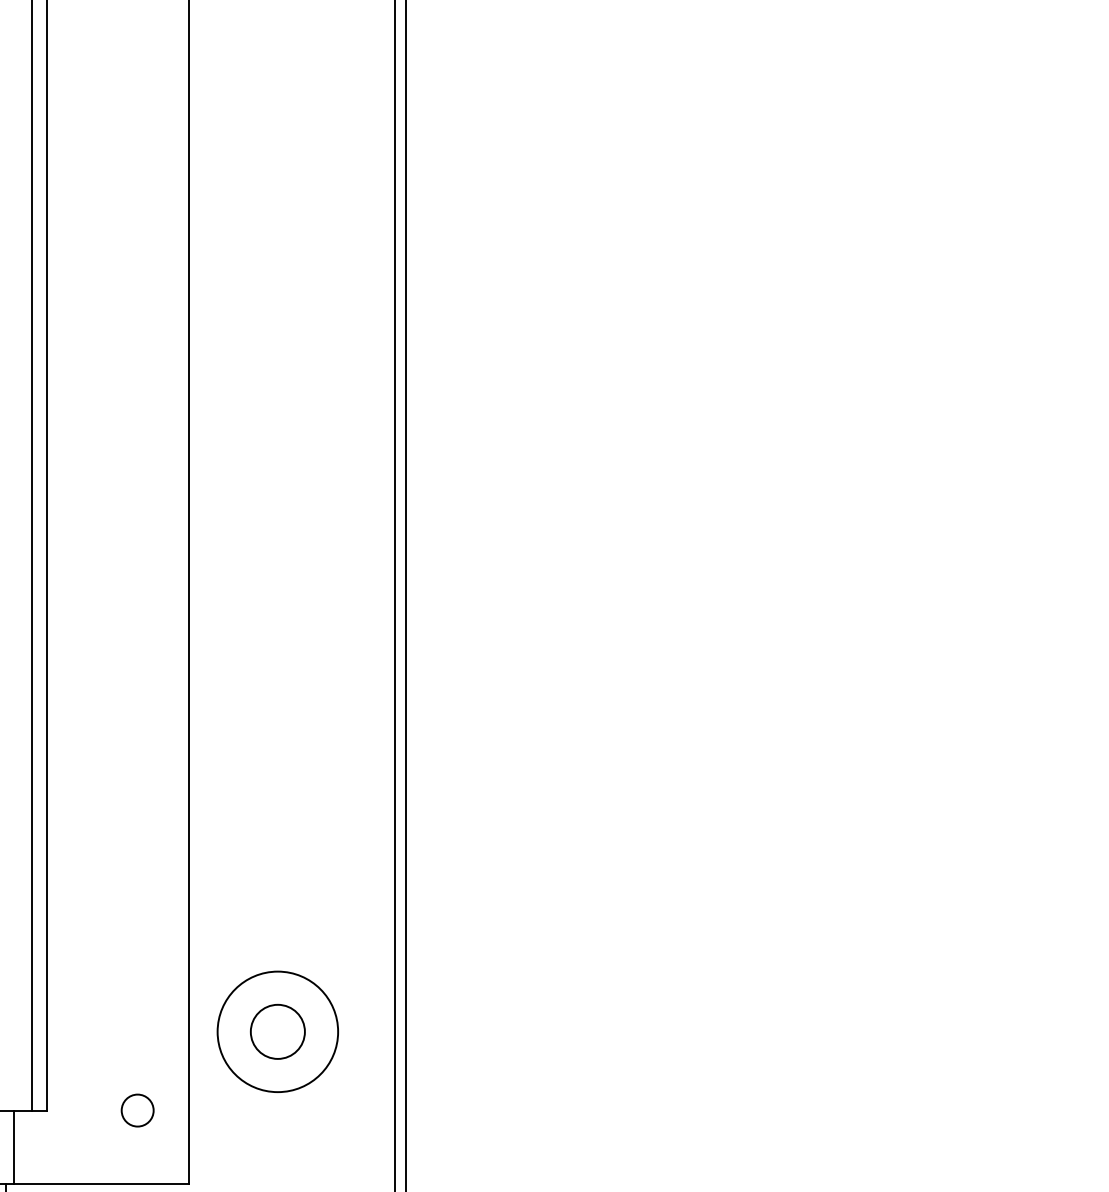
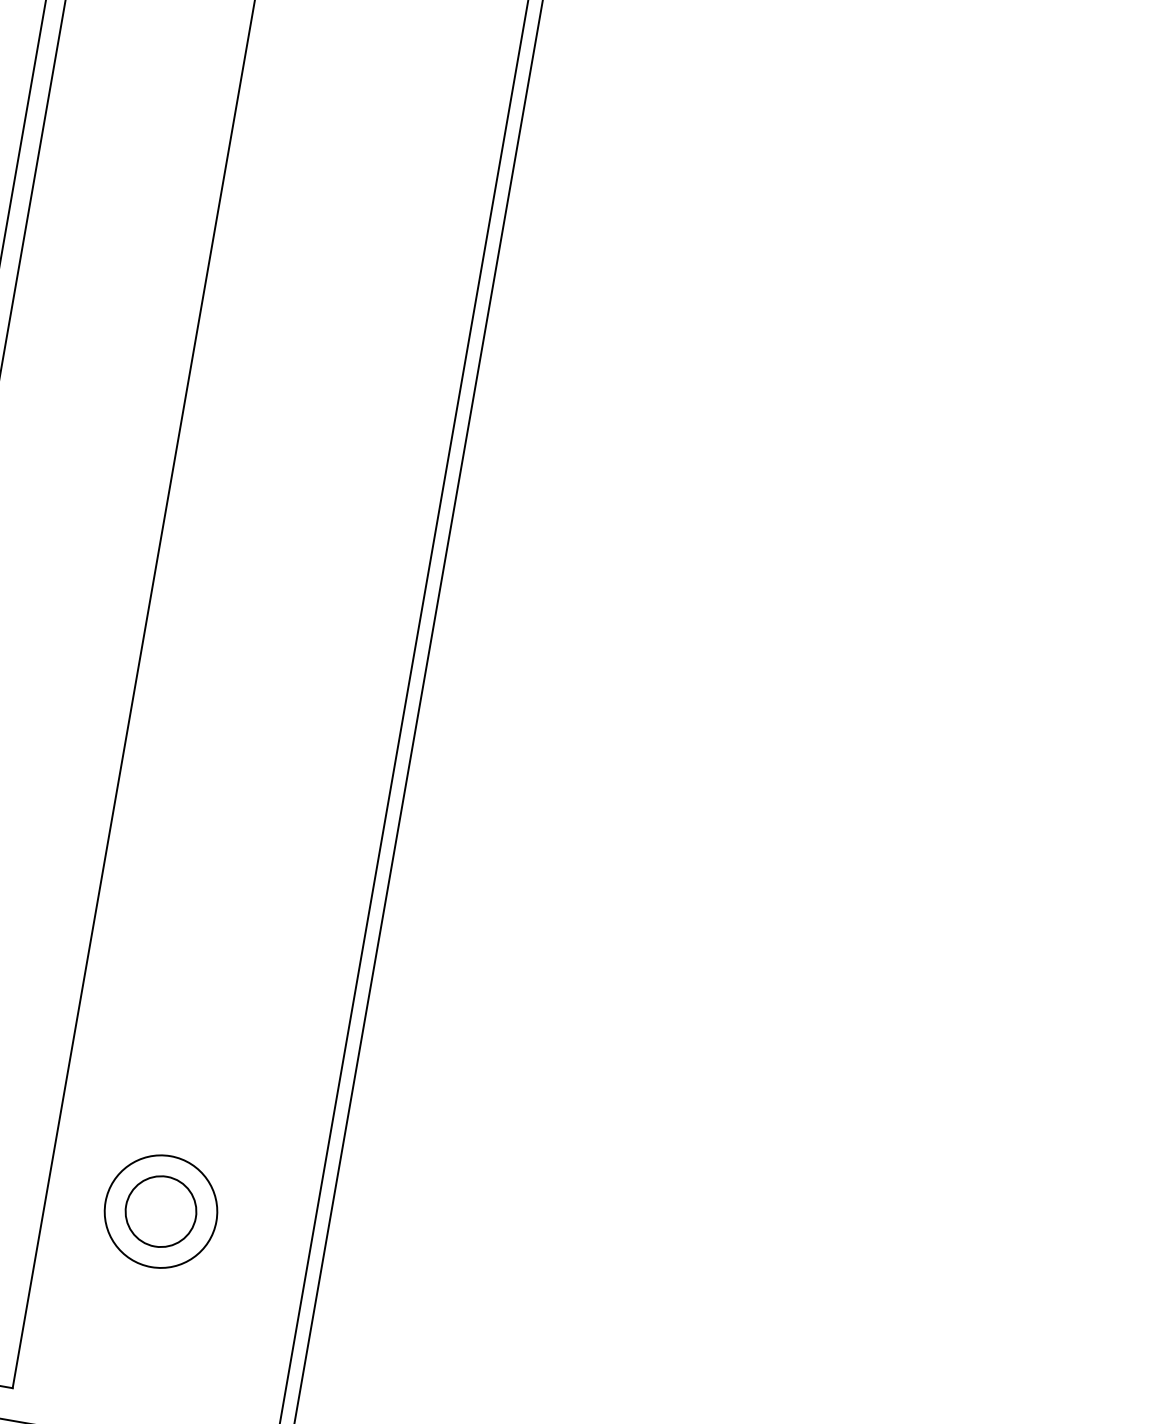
circle: (277, 1031) -> (160, 1211), size x0.71

